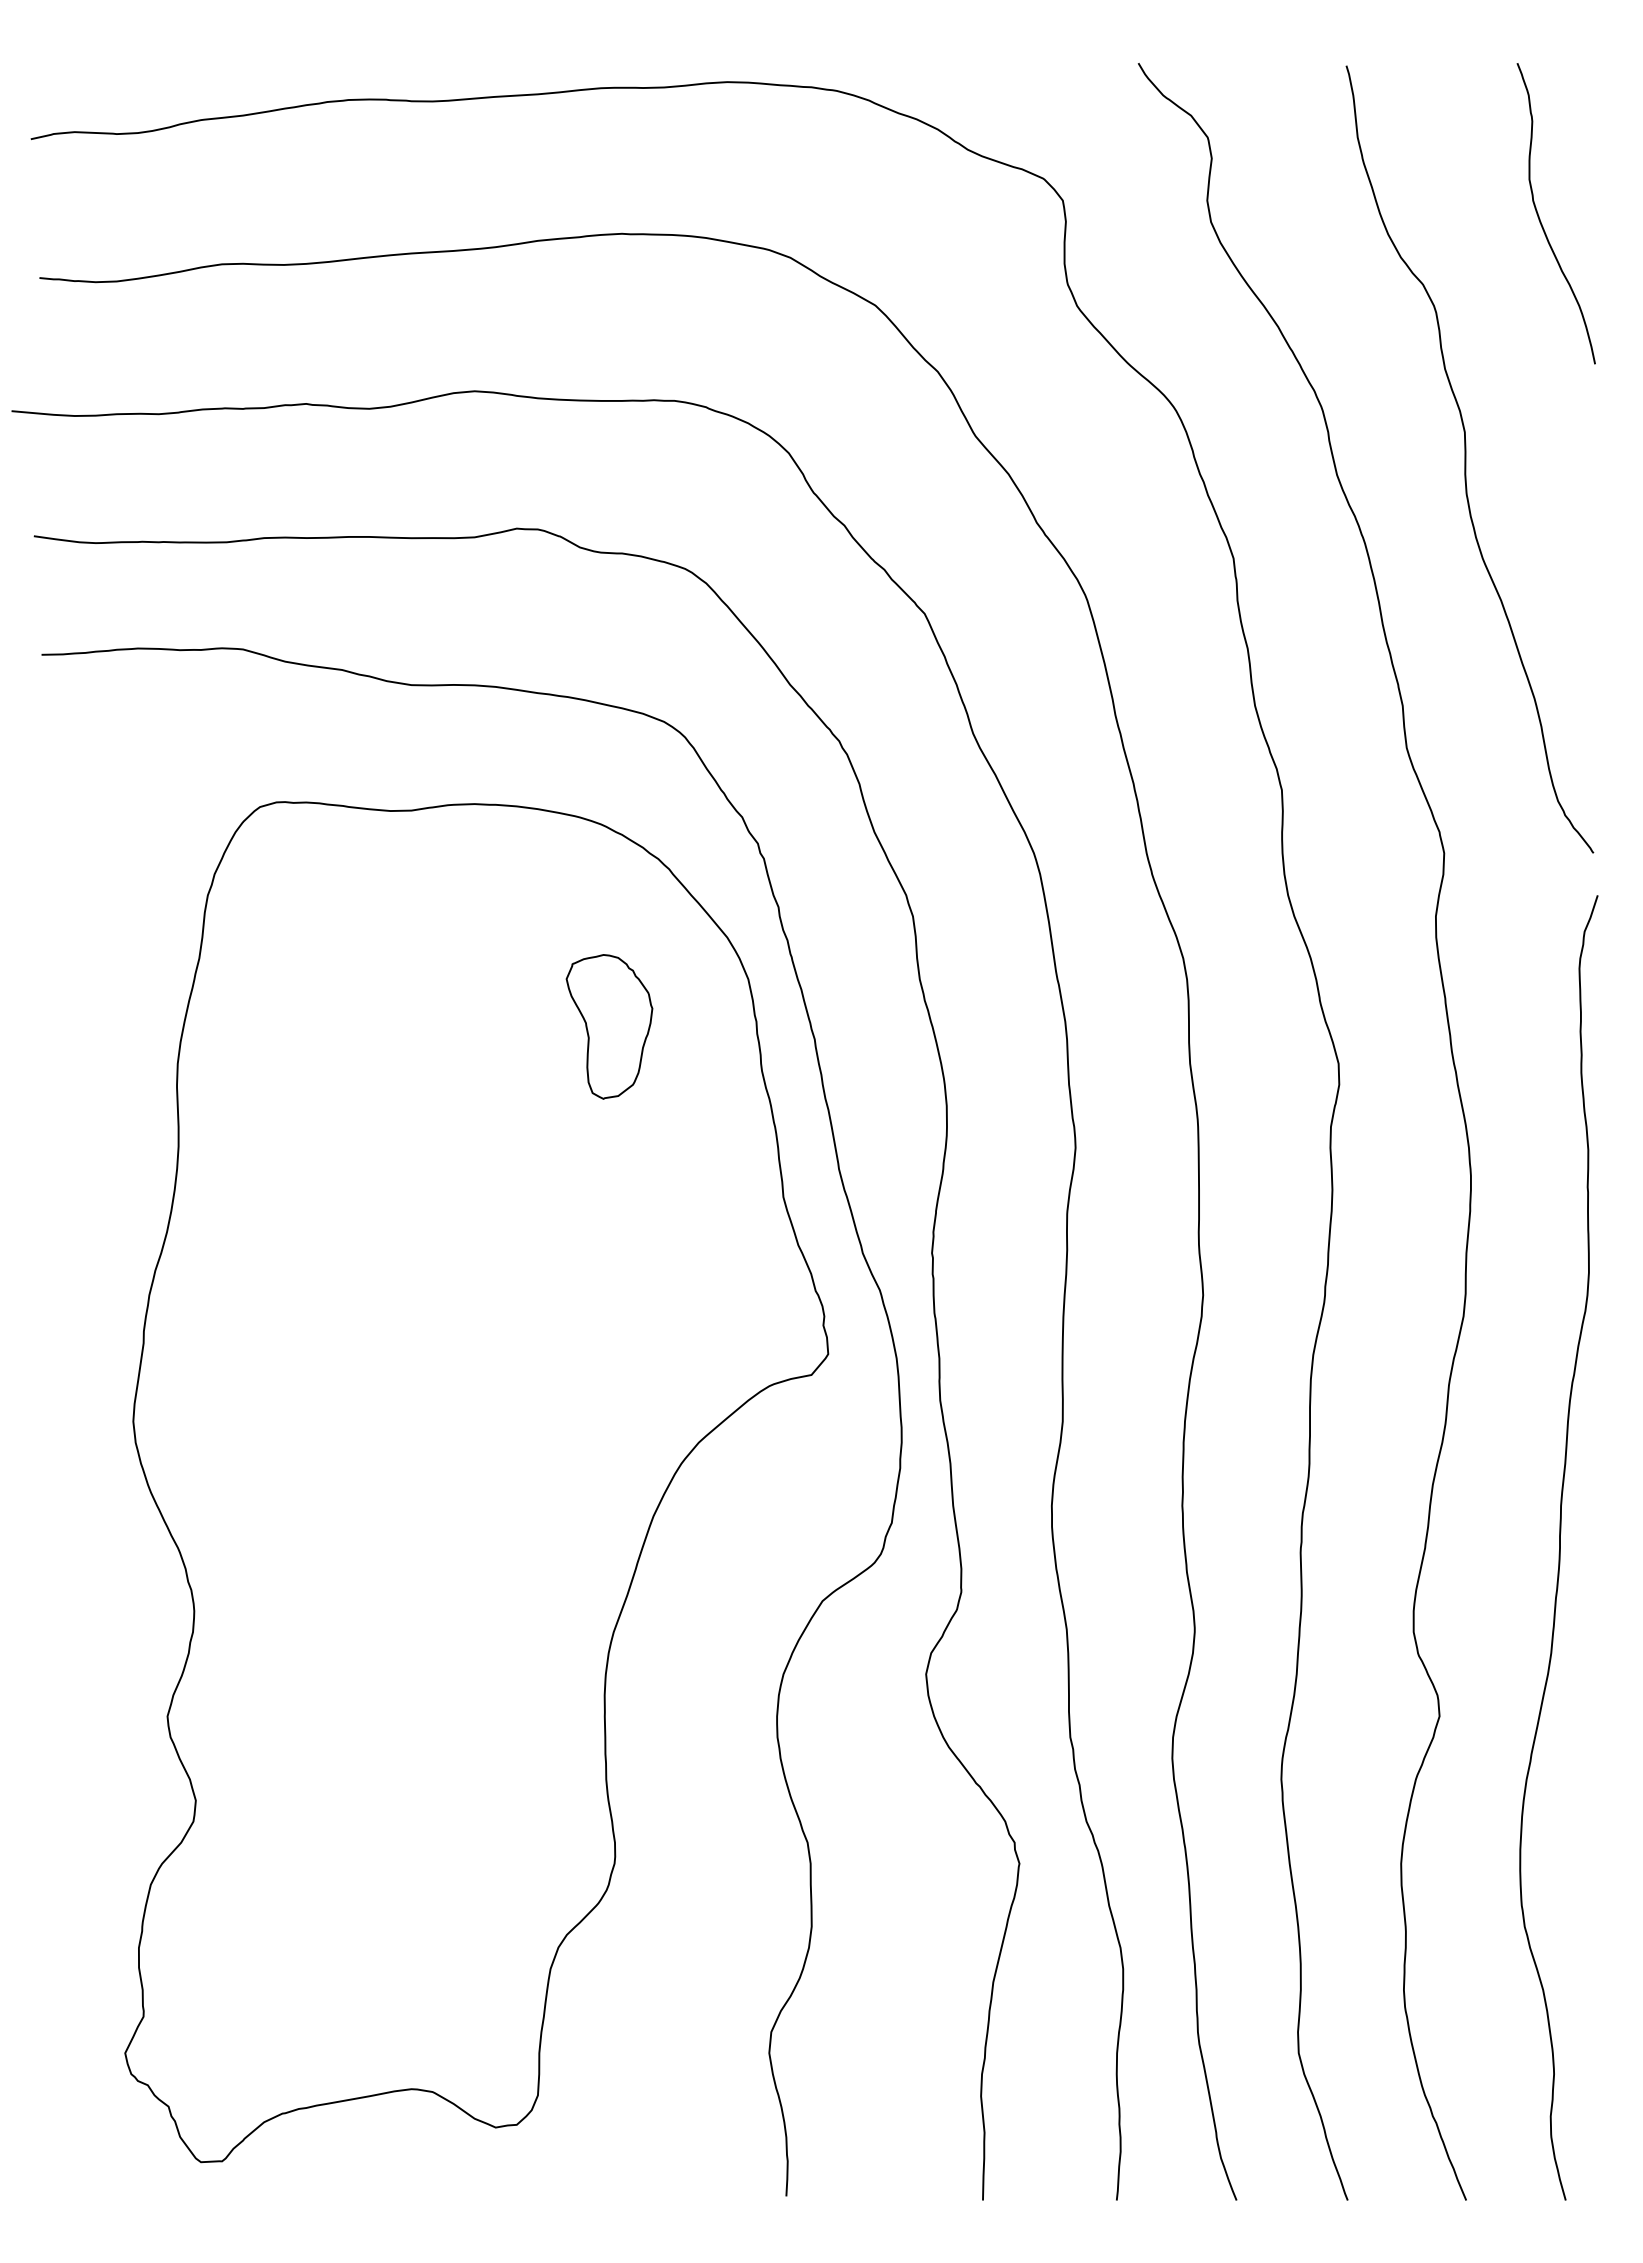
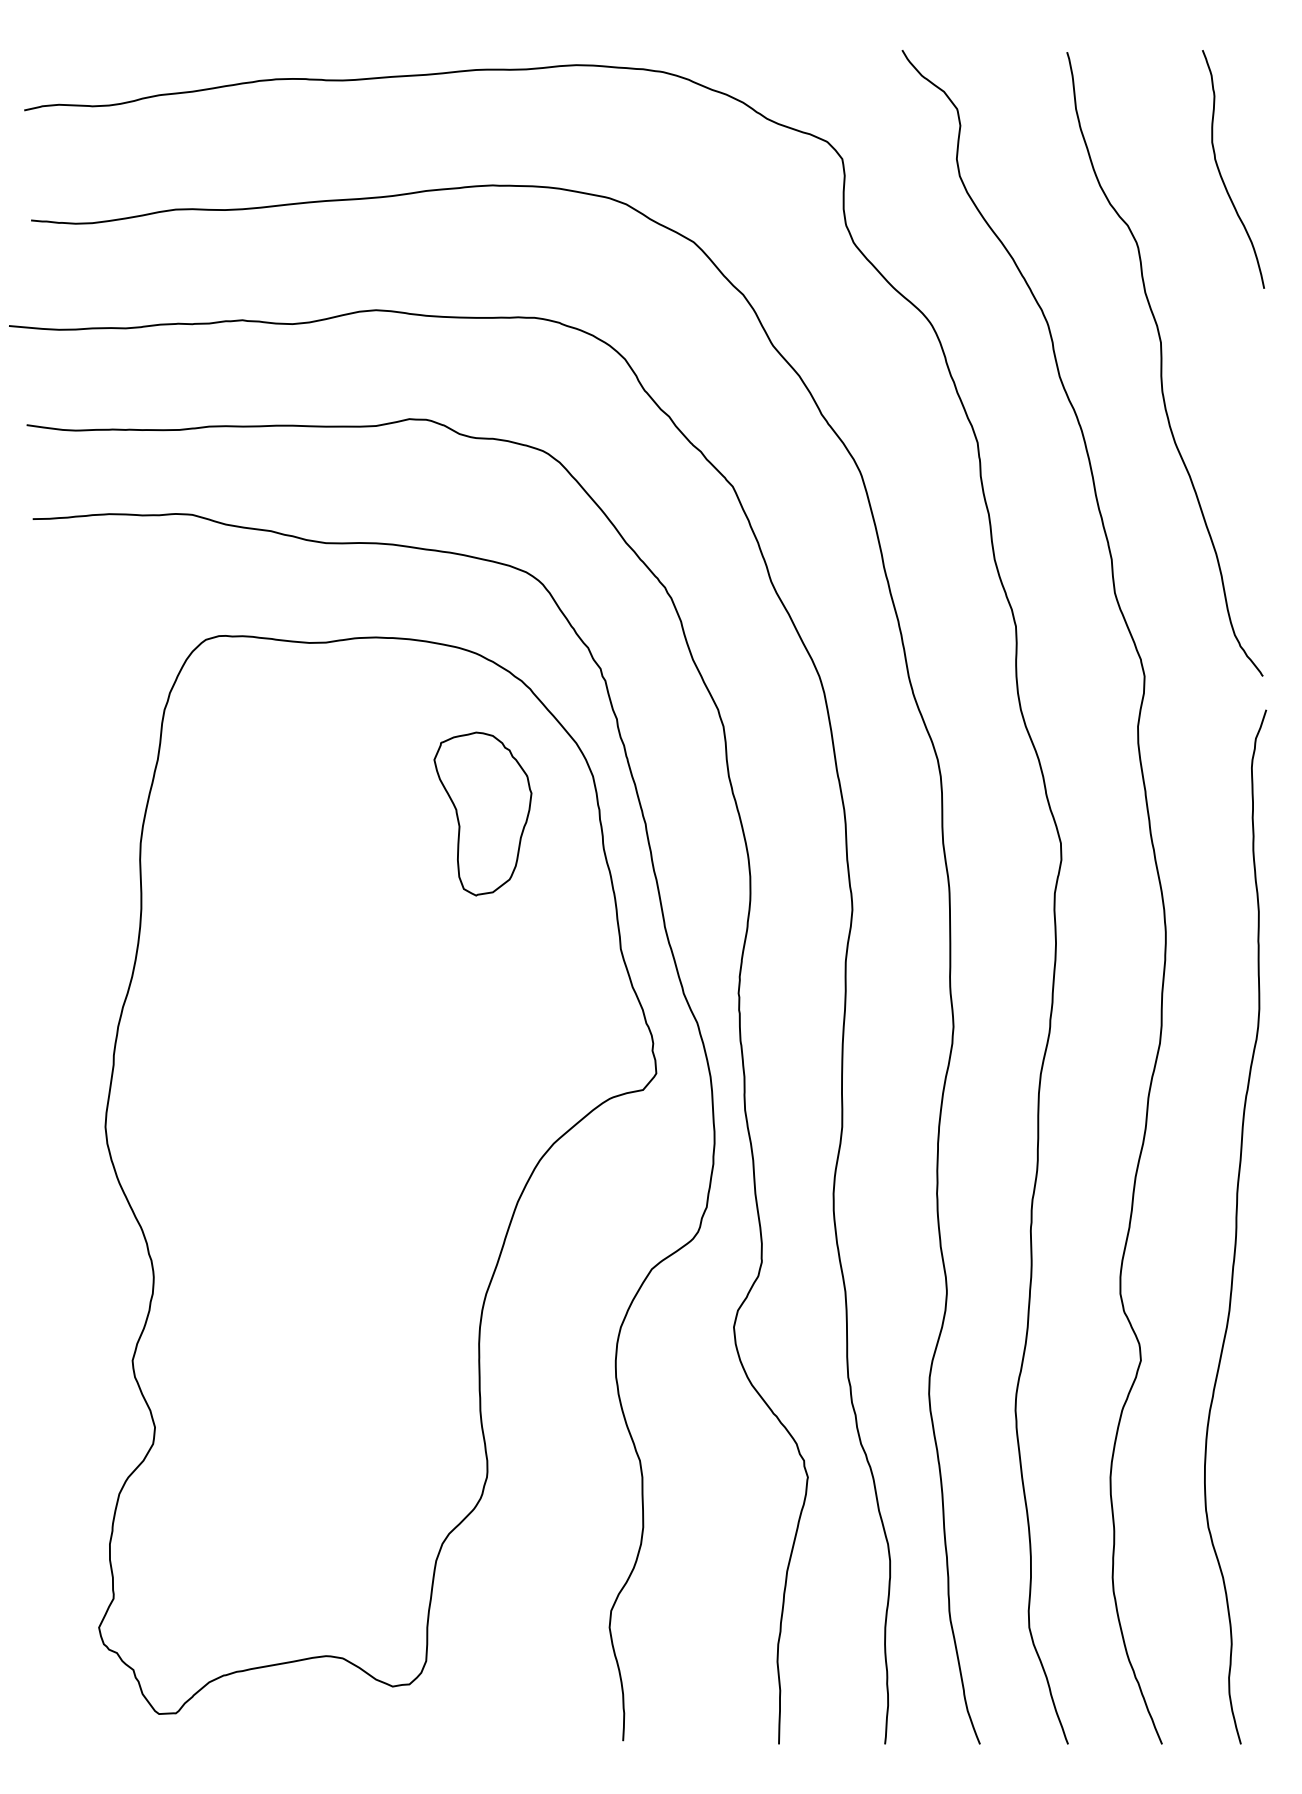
part: (609, 1026) -> (482, 813), size x1.43

